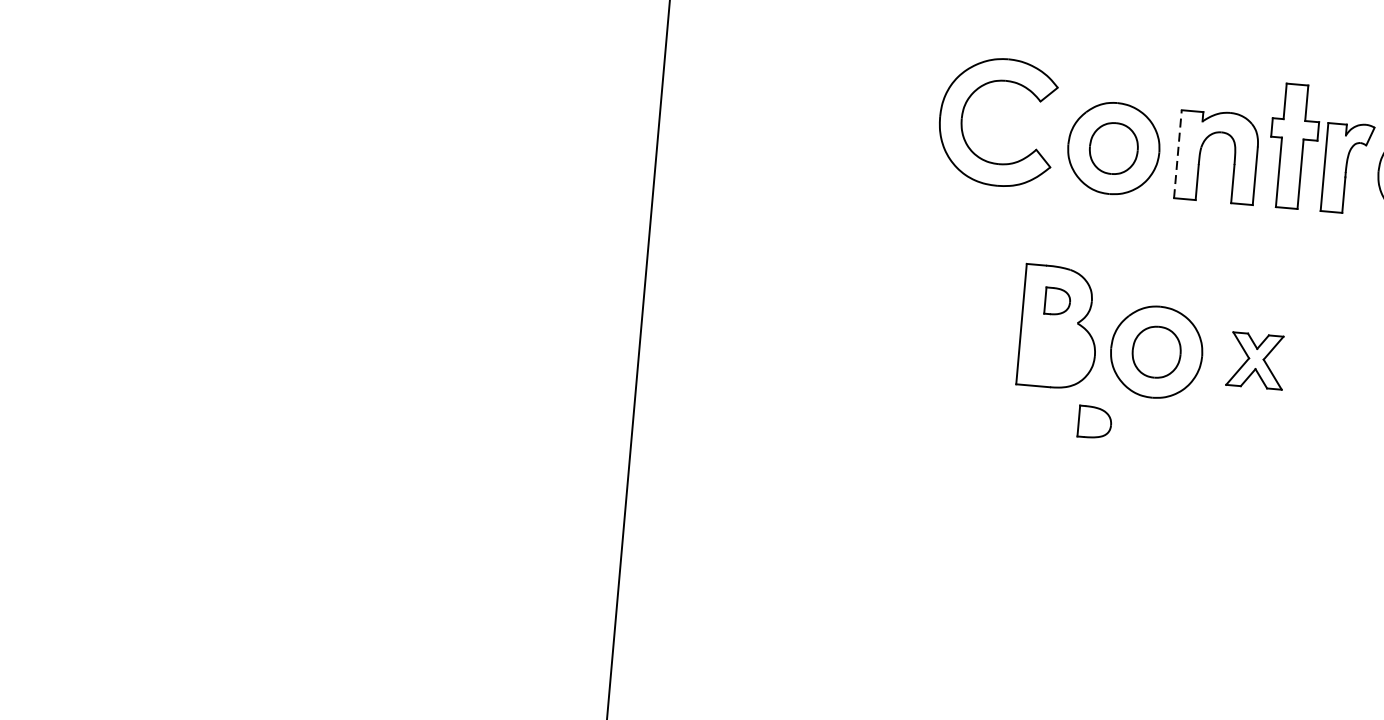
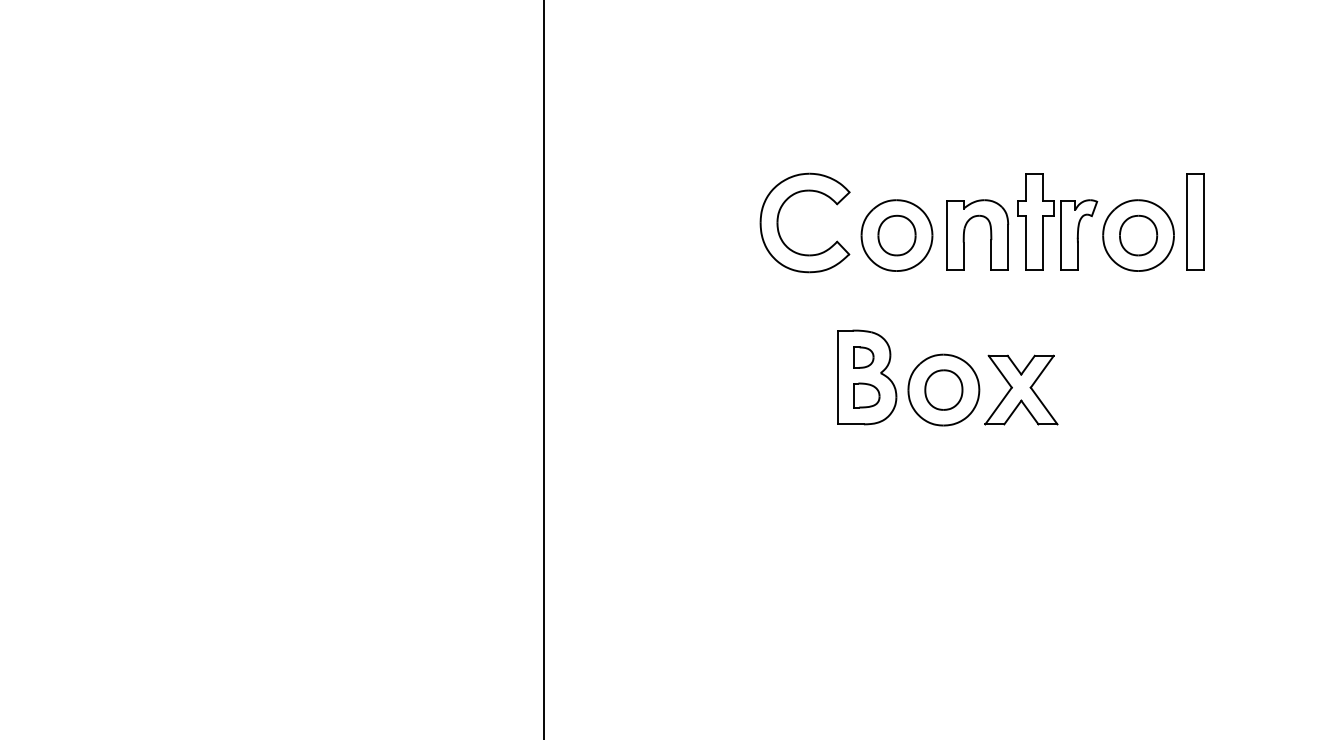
line: (1177, 154) -> (946, 235), dashed -> solid
part: (1256, 360) -> (1021, 389), size x1.67
part: (1094, 422) -> (866, 395), moved

